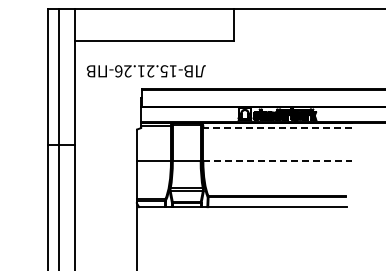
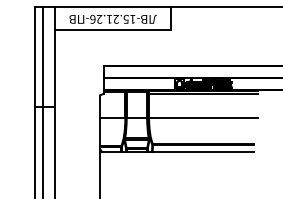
text: (145, 71) -> (112, 19), moved
line: (276, 127) -> (202, 93), dashed -> solid
line: (277, 161) -> (203, 118), dashed -> solid

